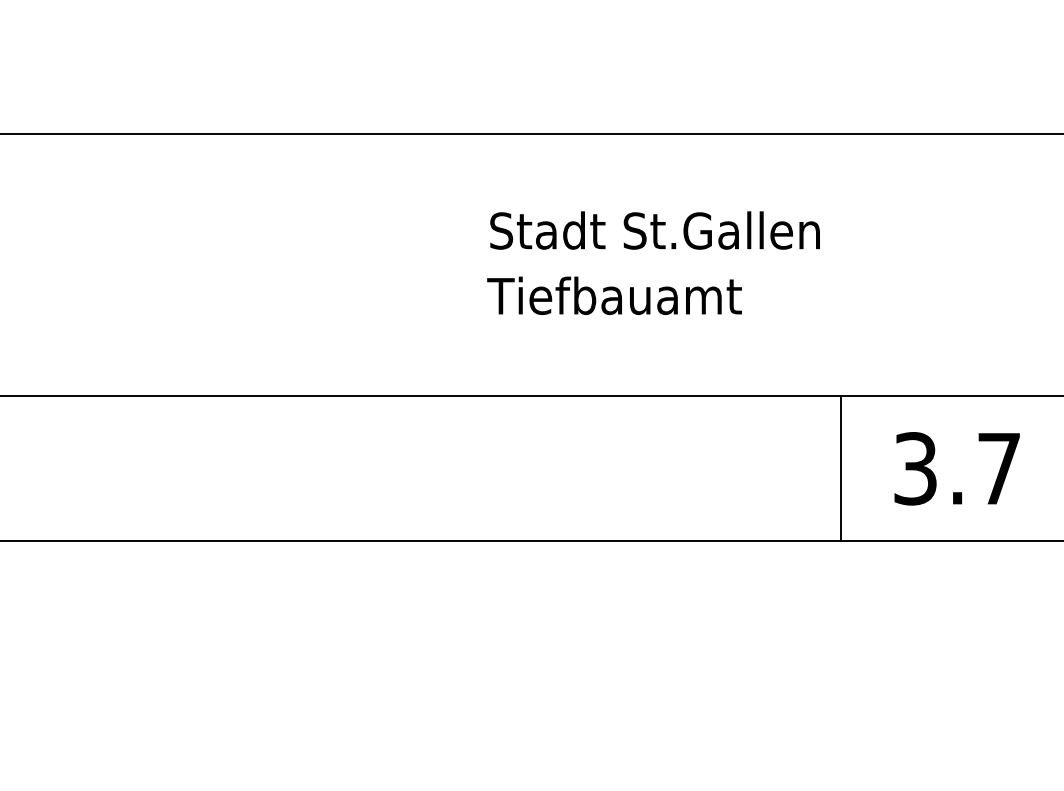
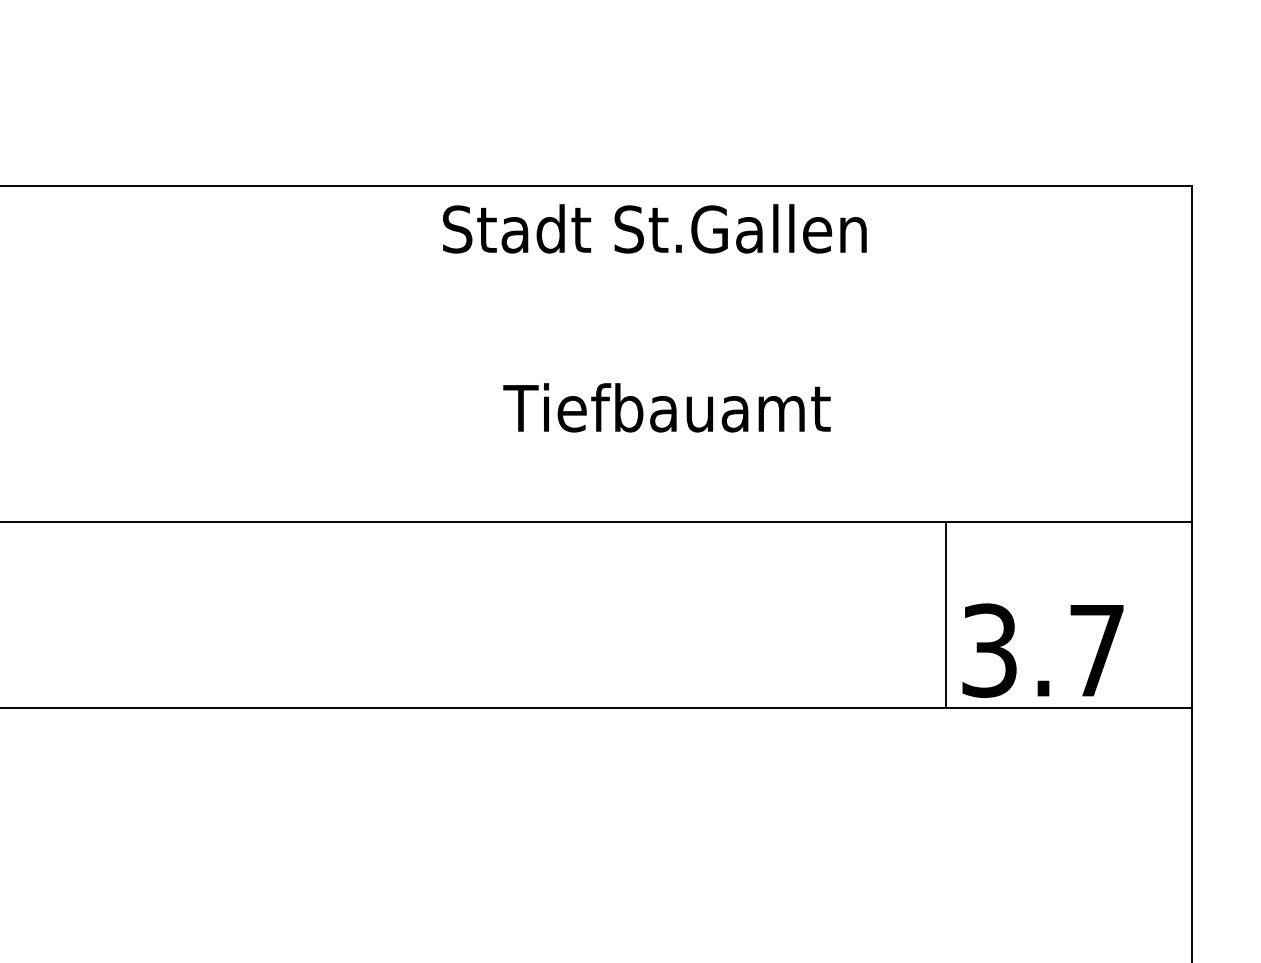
text: (654, 230) -> (654, 228), moved
text: (614, 295) -> (666, 407), moved
line: (840, 467) -> (945, 614), moved
text: (956, 468) -> (1042, 650), moved

